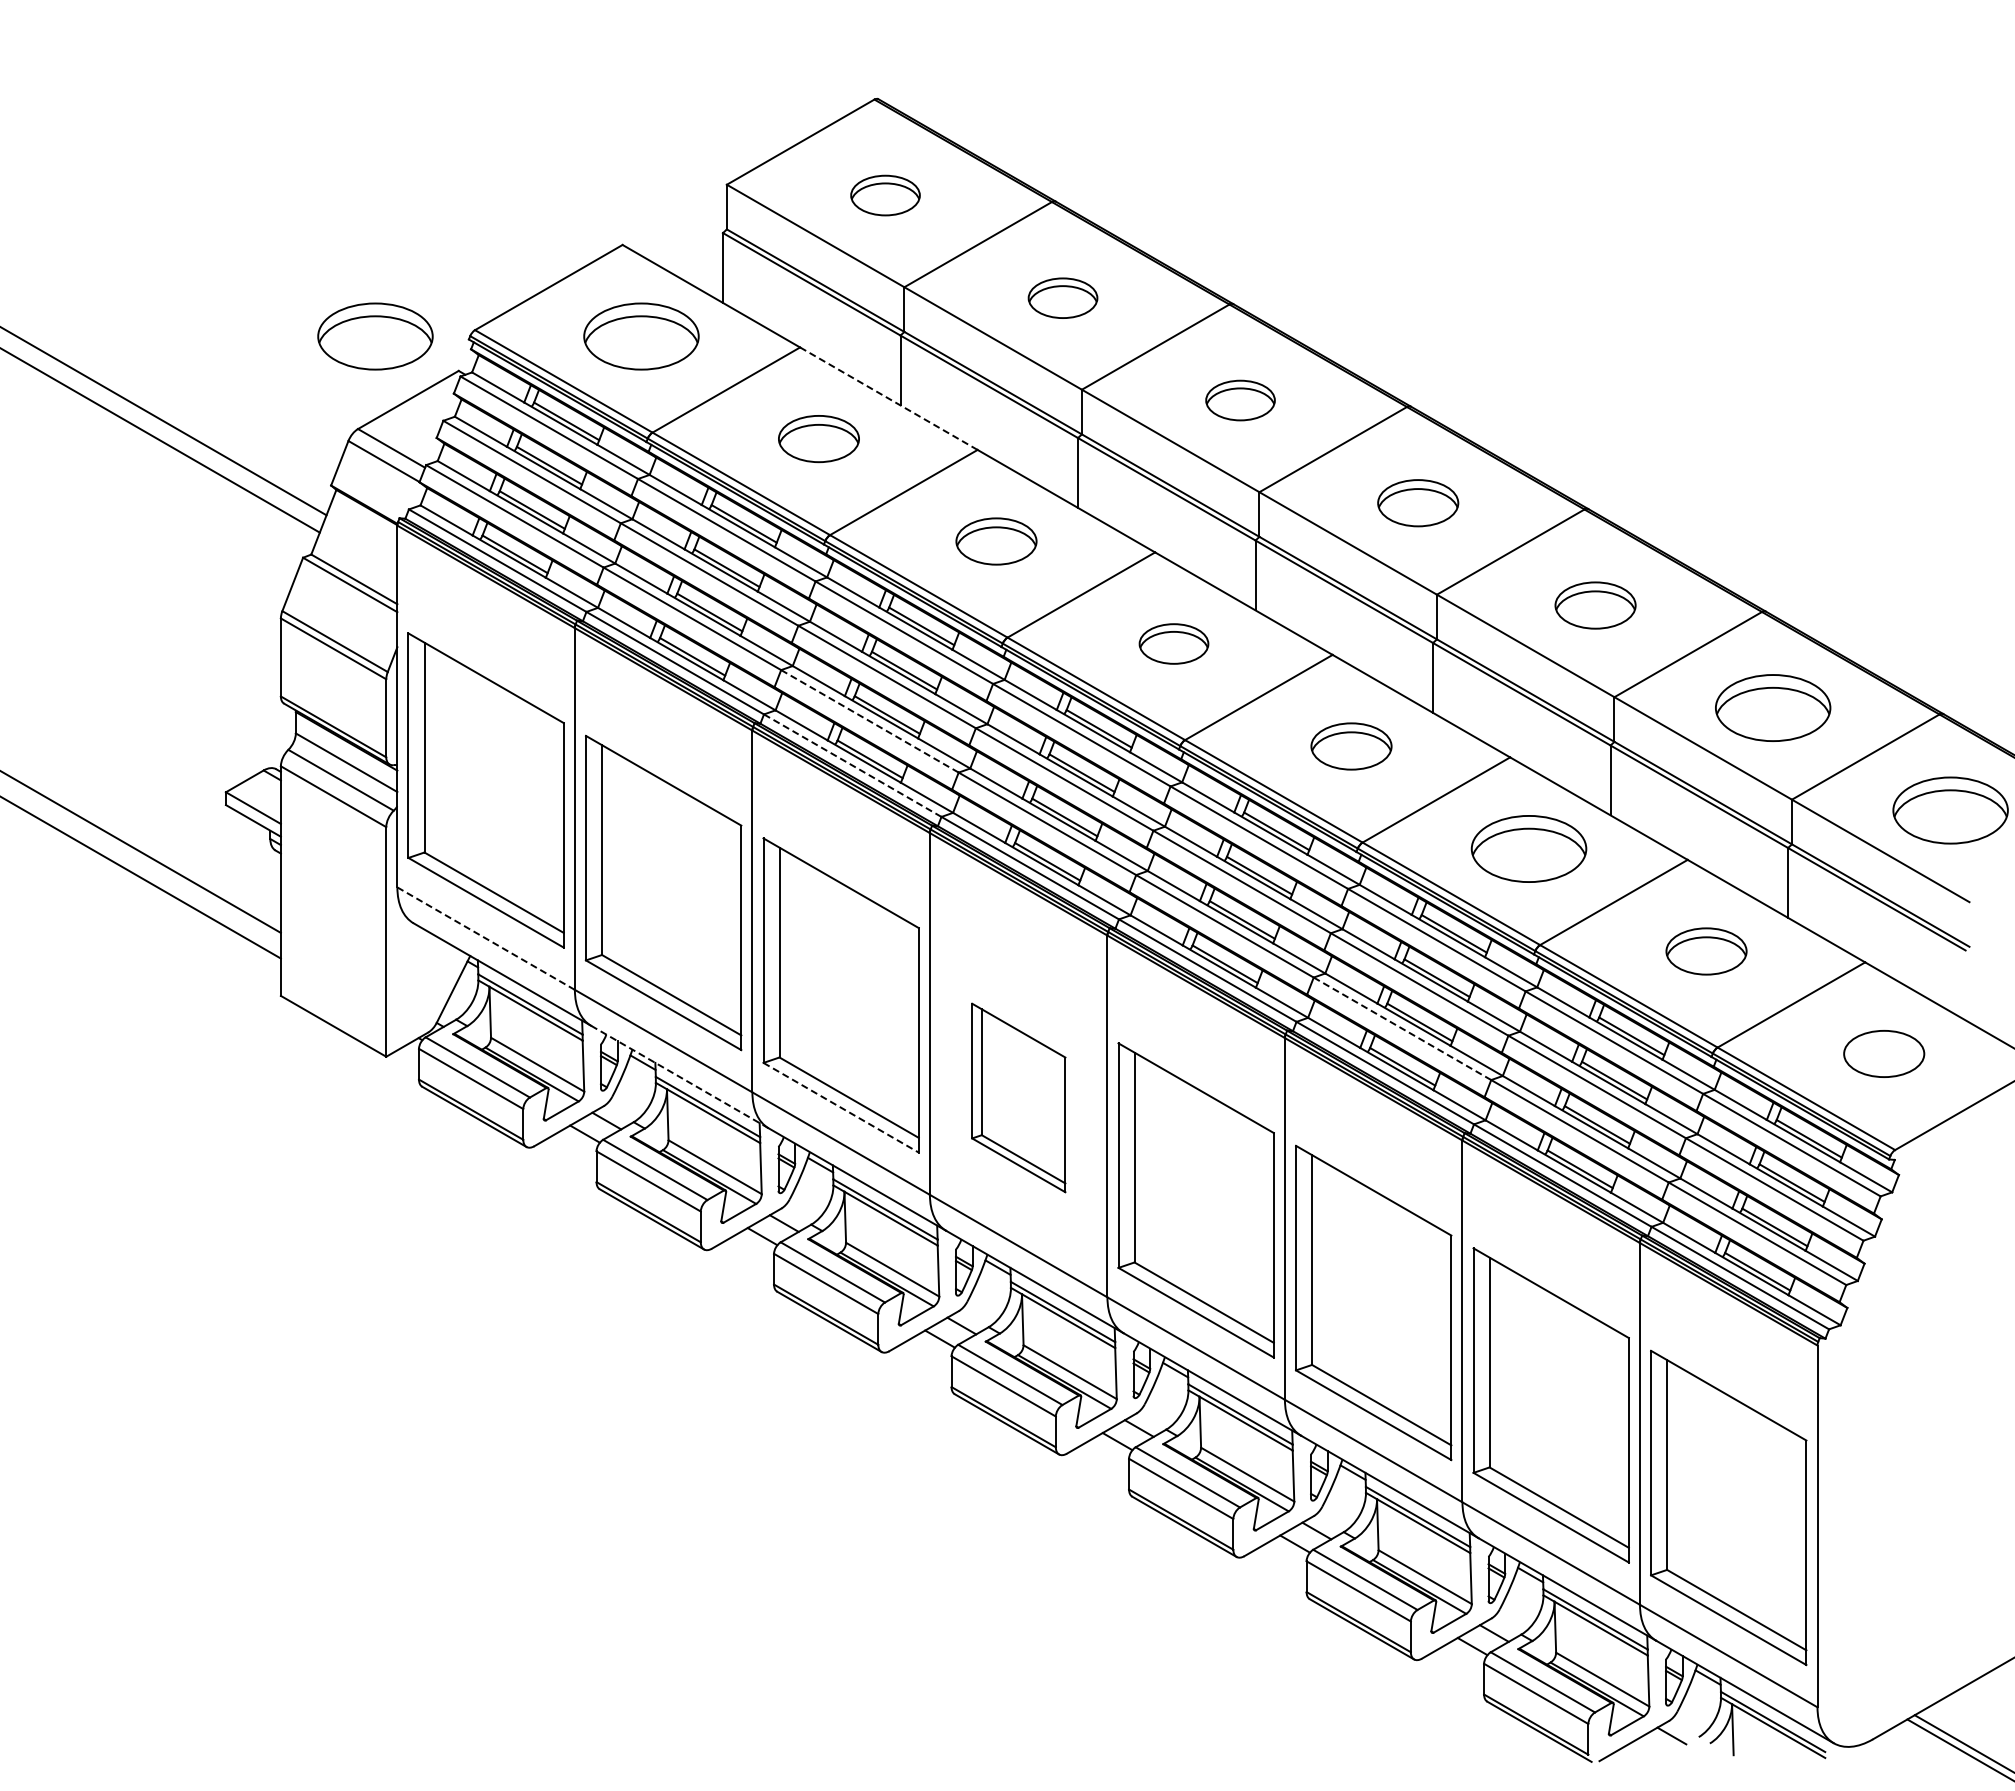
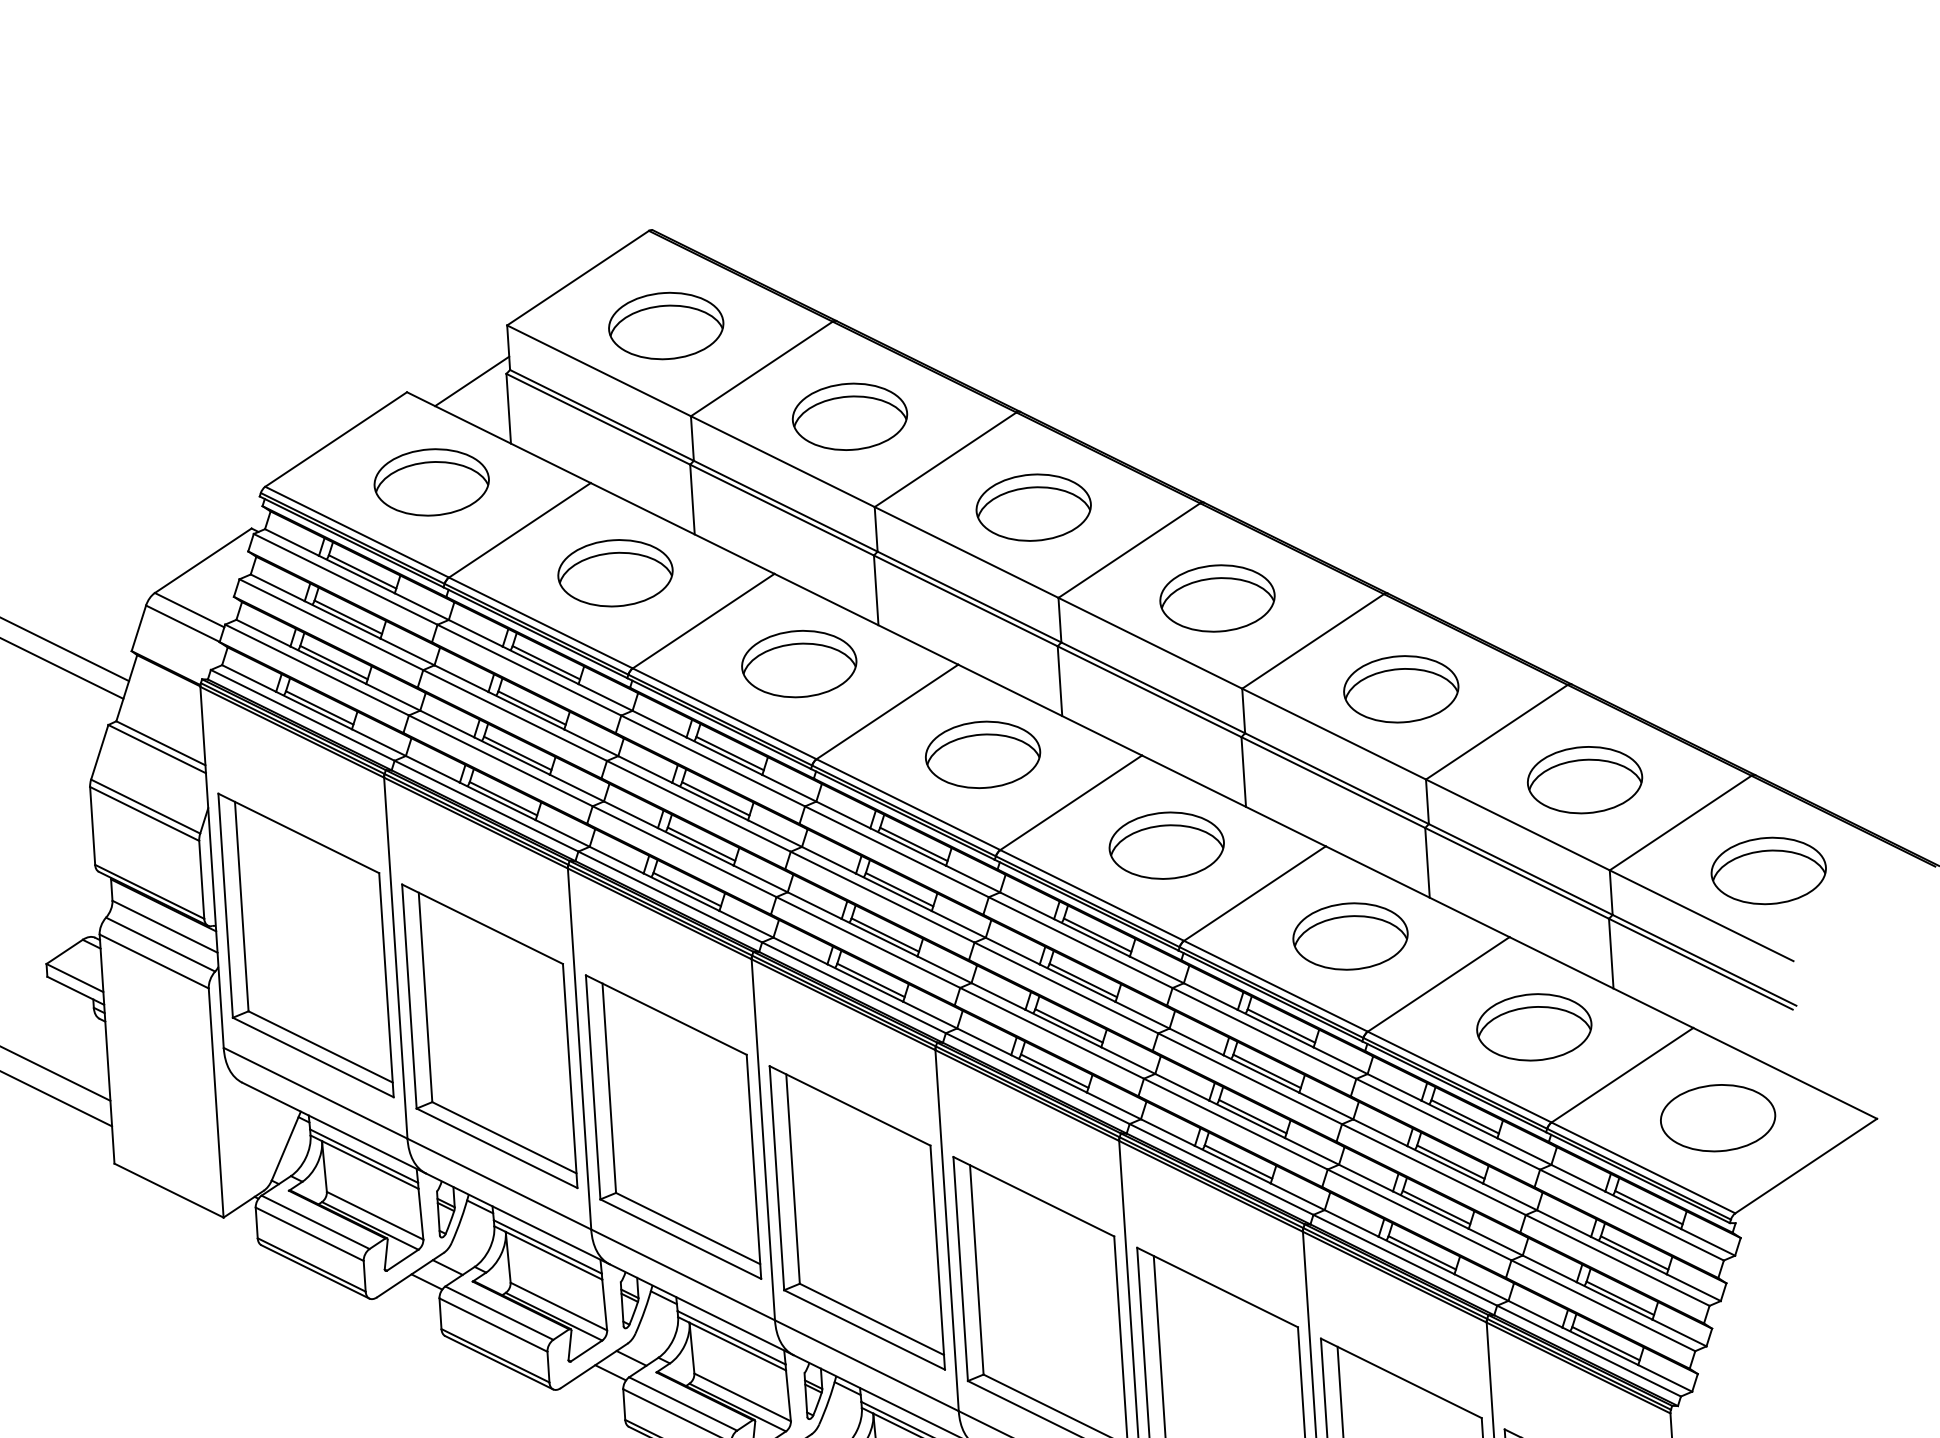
part: (885, 195) -> (666, 325), size x1.67
line: (687, 238) -> (471, 381), added
part: (1062, 298) -> (849, 417), size x1.67
part: (375, 336) -> (166, 499), removed
line: (888, 398) -> (682, 528), dashed -> solid
part: (1240, 400) -> (1033, 507), size x1.67
part: (818, 438) -> (615, 572), size x1.43
part: (1418, 503) -> (1217, 598), size x1.43
part: (996, 541) -> (799, 664), size x1.43
part: (1595, 605) -> (1401, 689), size x1.43
part: (1173, 643) -> (982, 754), size x1.67
line: (869, 721) -> (684, 851), dashed -> solid
part: (1351, 746) -> (1166, 845), size x1.43
line: (852, 765) -> (670, 896), dashed -> solid
line: (485, 938) -> (314, 1093), dashed -> solid
part: (1706, 951) -> (1534, 1027), size x1.43
line: (1402, 1028) -> (1235, 1123), dashed -> solid
part: (1884, 1053) -> (1718, 1117), size x1.43
line: (679, 1076) -> (517, 1218), dashed -> solid
part: (1018, 1097) -> (857, 1217), size x1.67
line: (841, 1107) -> (681, 1238), dashed -> solid

